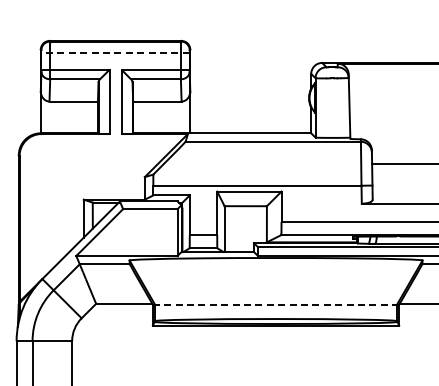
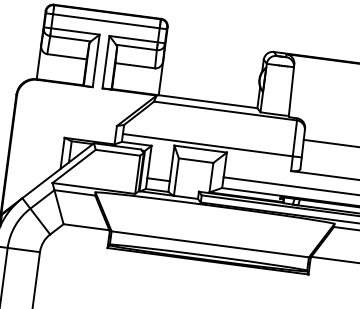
line: (115, 52) -> (106, 21), dashed -> solid
line: (275, 304) -> (209, 244), dashed -> solid

